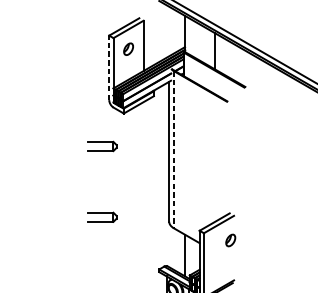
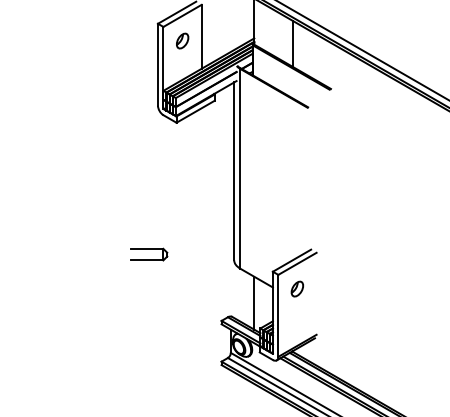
line: (109, 67) -> (158, 64), dashed -> solid
part: (102, 146) -> (149, 164), removed
line: (174, 149) -> (240, 168), dashed -> solid
part: (230, 240) -> (296, 288), moved

